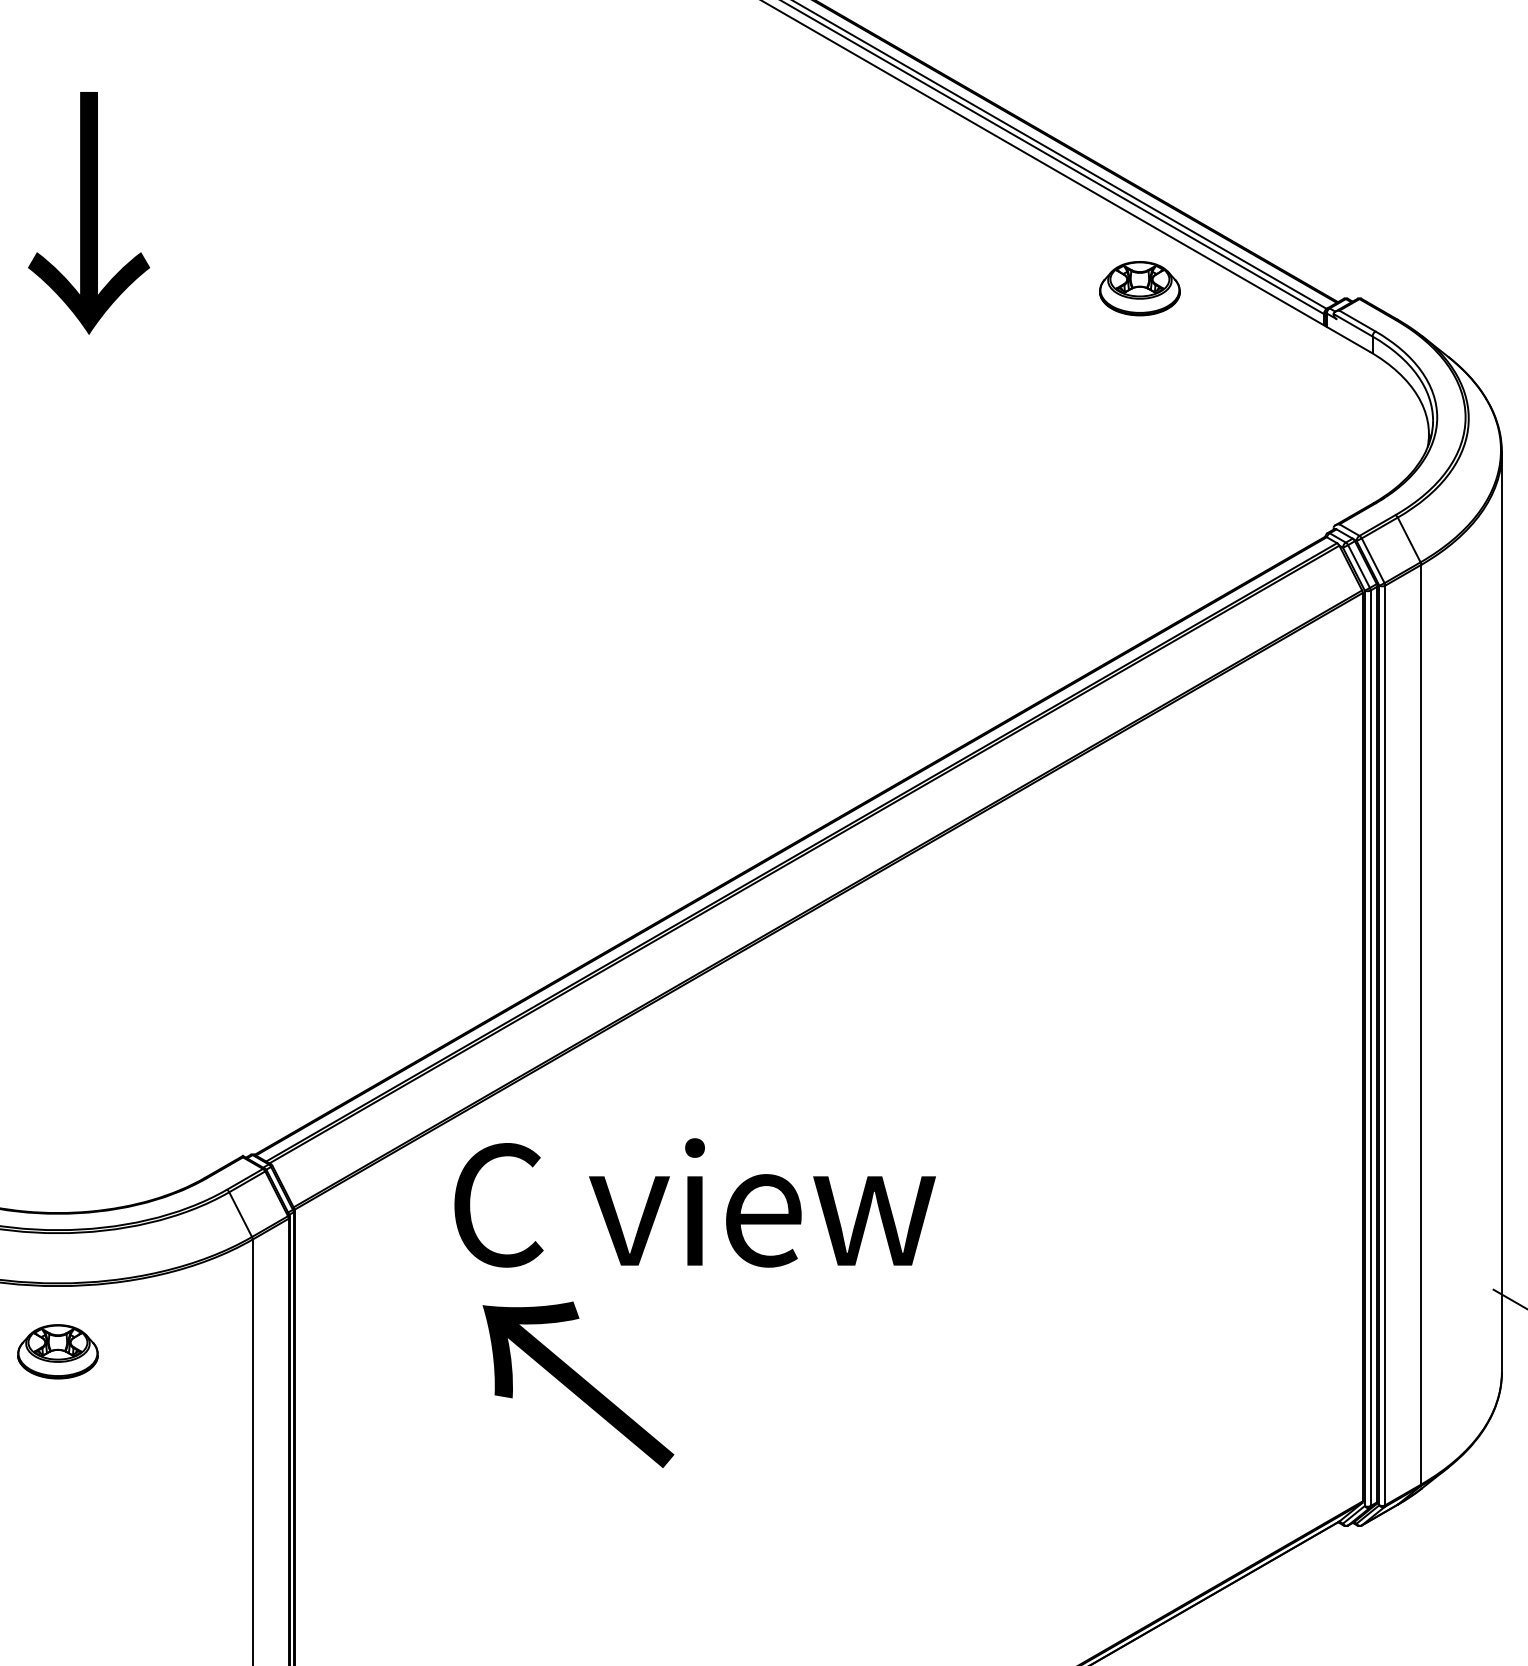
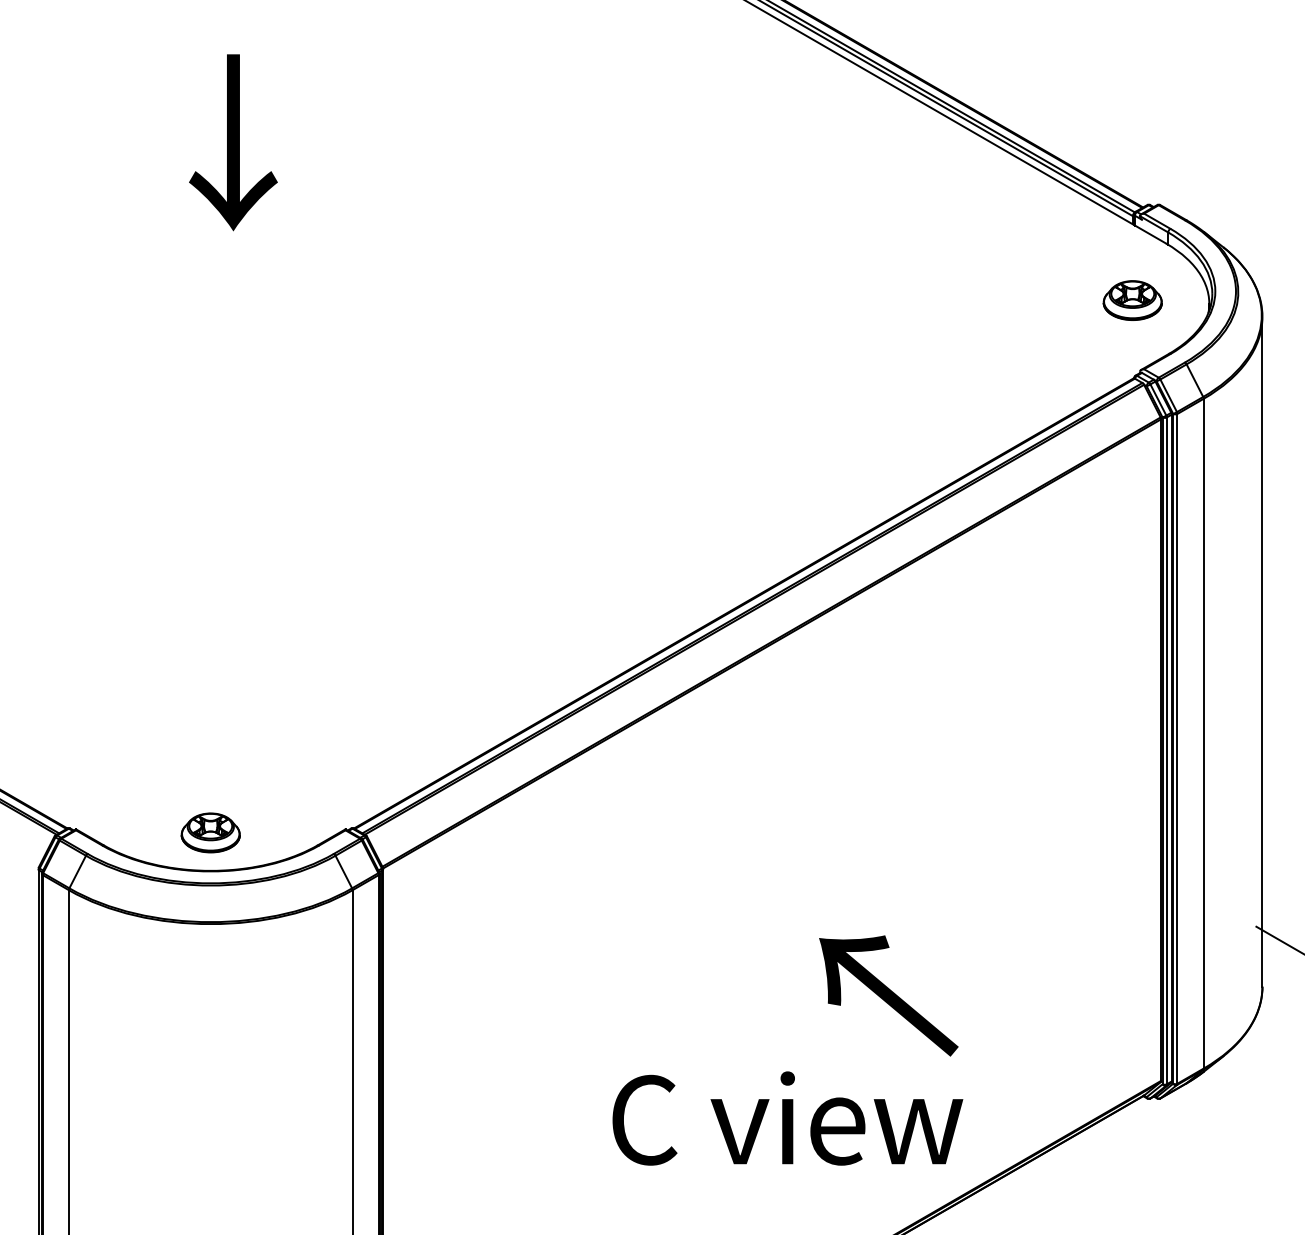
part: (1139, 288) -> (1132, 300), moved
text: (694, 1202) -> (787, 1118), moved
part: (57, 1351) -> (210, 832), moved
text: (577, 1384) -> (888, 995), moved

